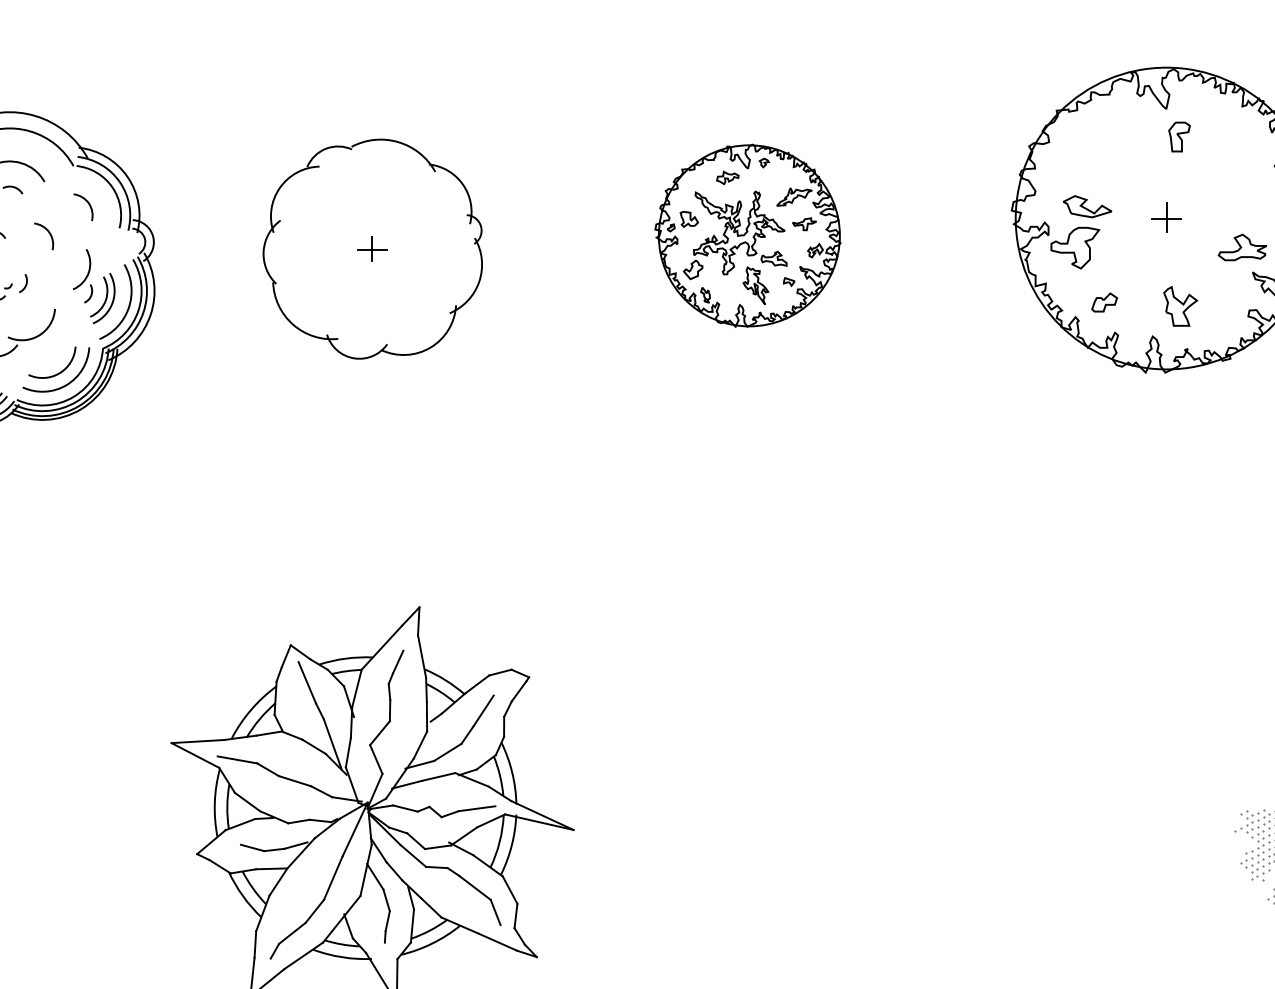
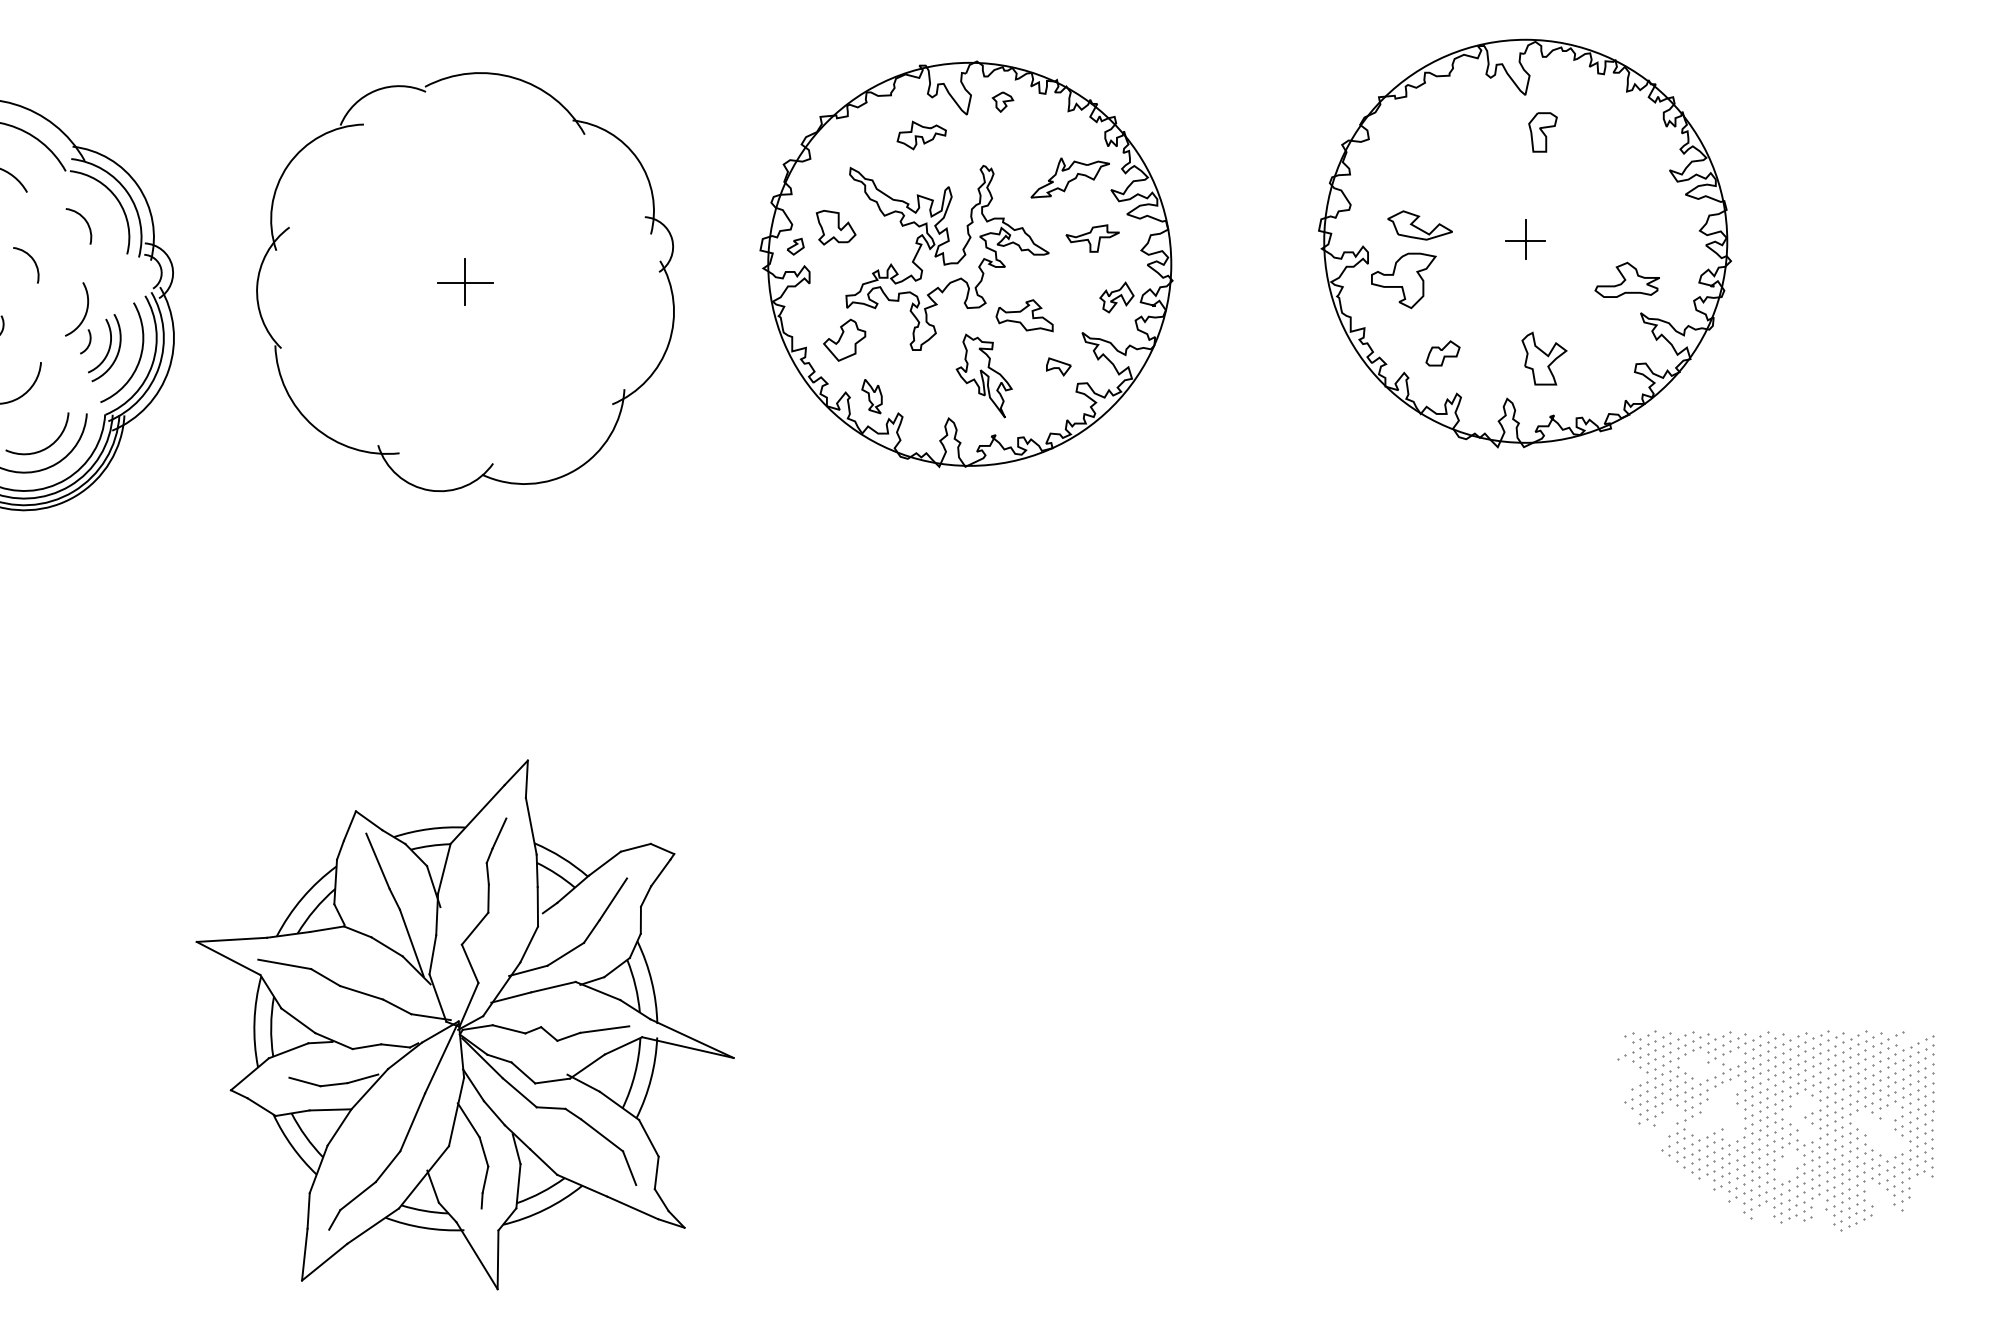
part: (747, 235) -> (966, 264), size x1.67
part: (372, 249) -> (465, 282), size x1.43

